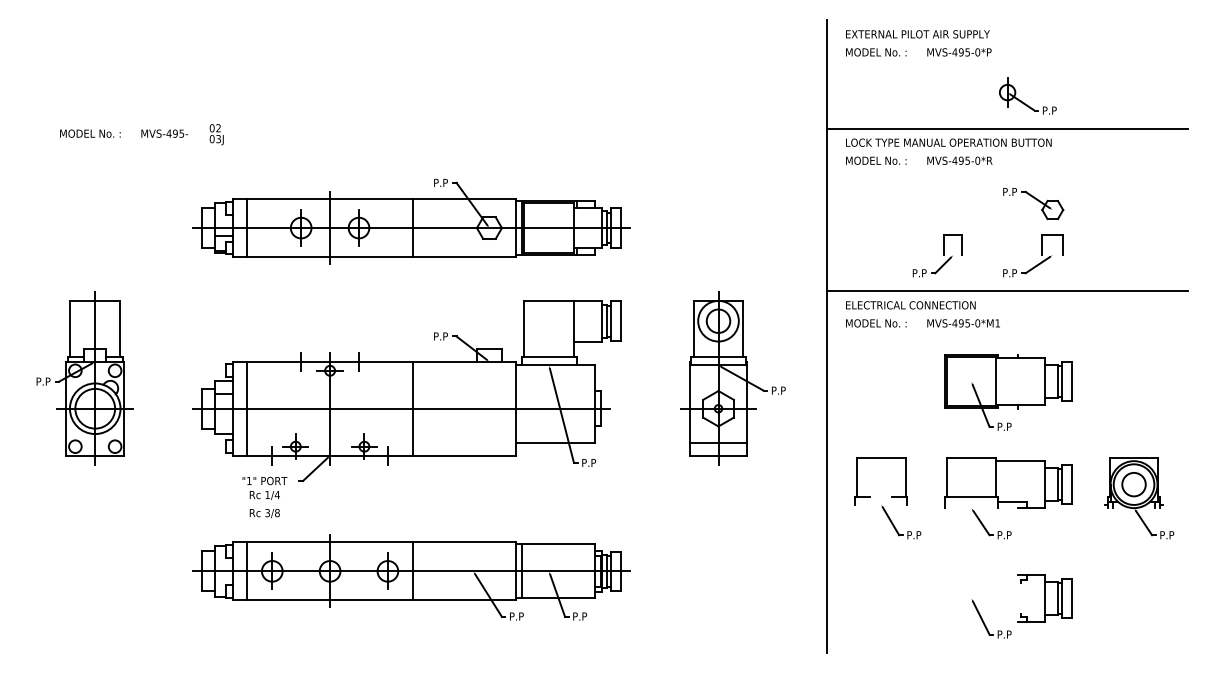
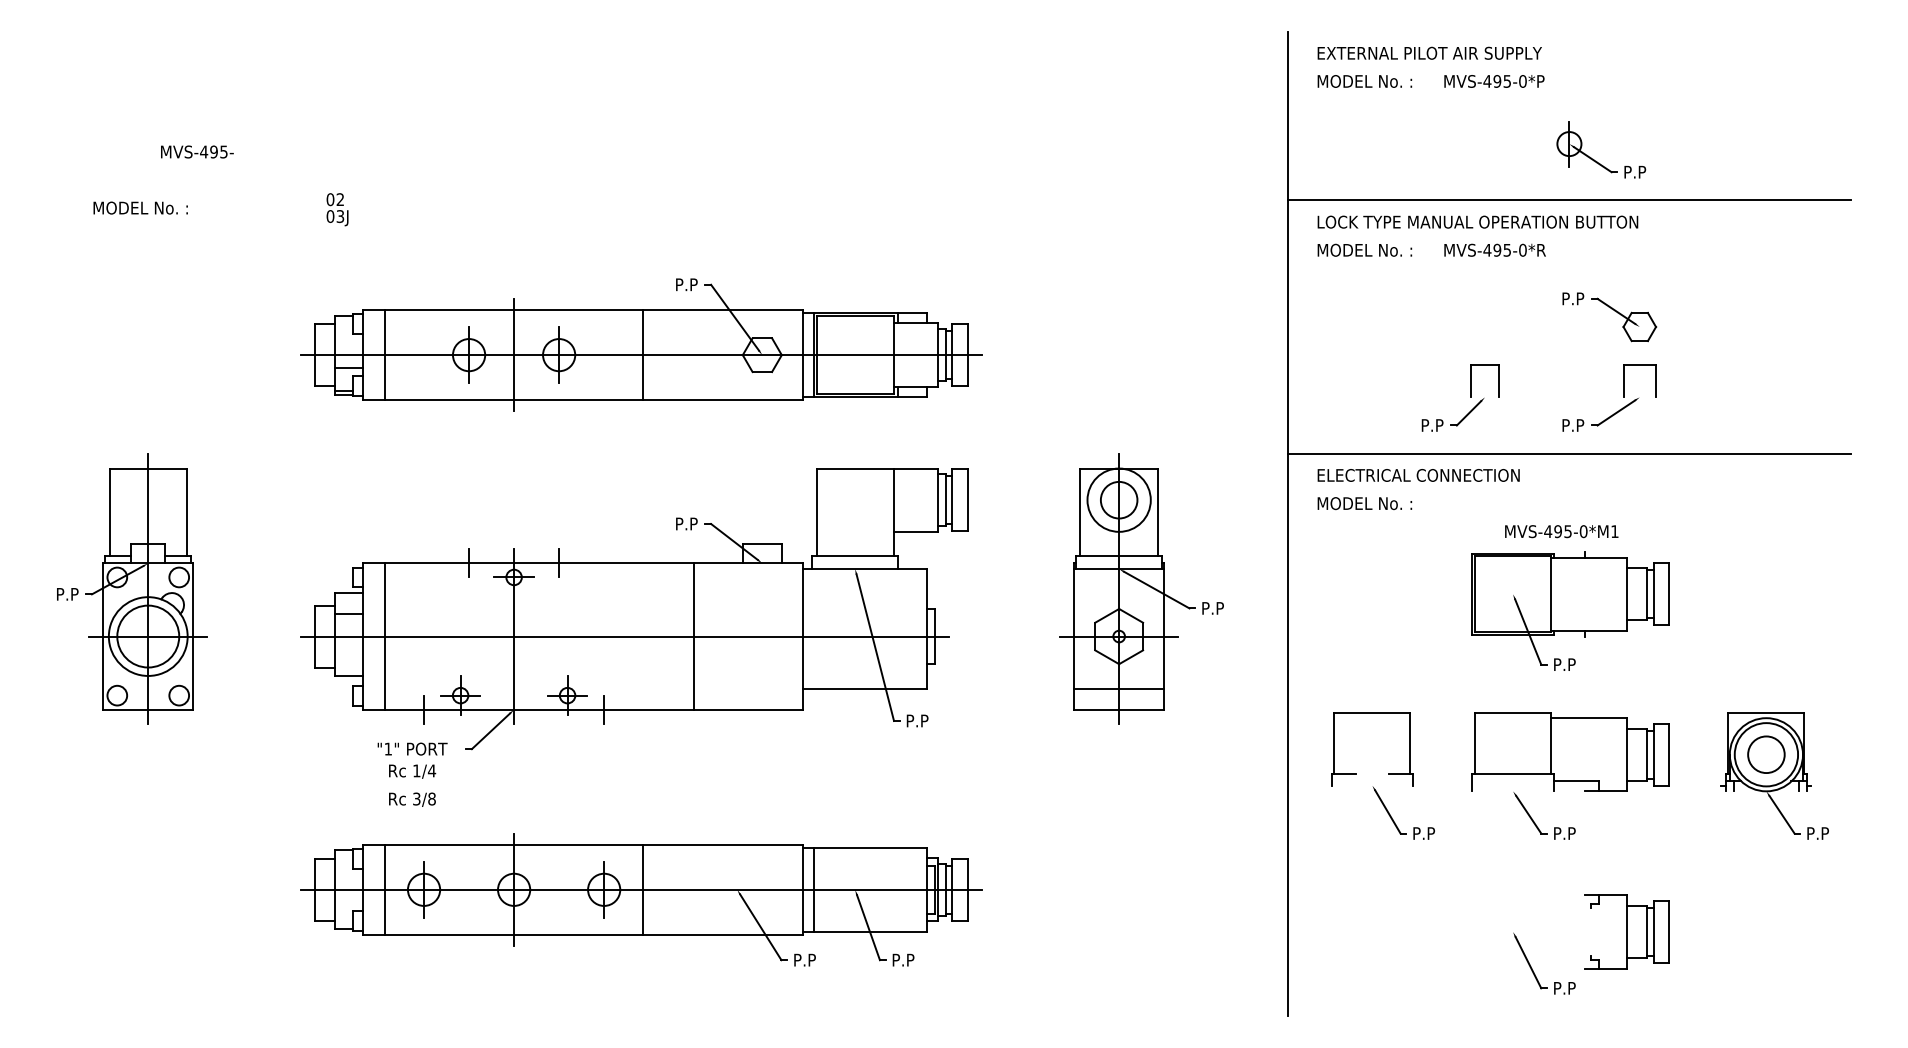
text: (164, 133) -> (196, 151), moved
text: (963, 323) -> (1561, 531), moved
line: (412, 408) -> (693, 636), moved

